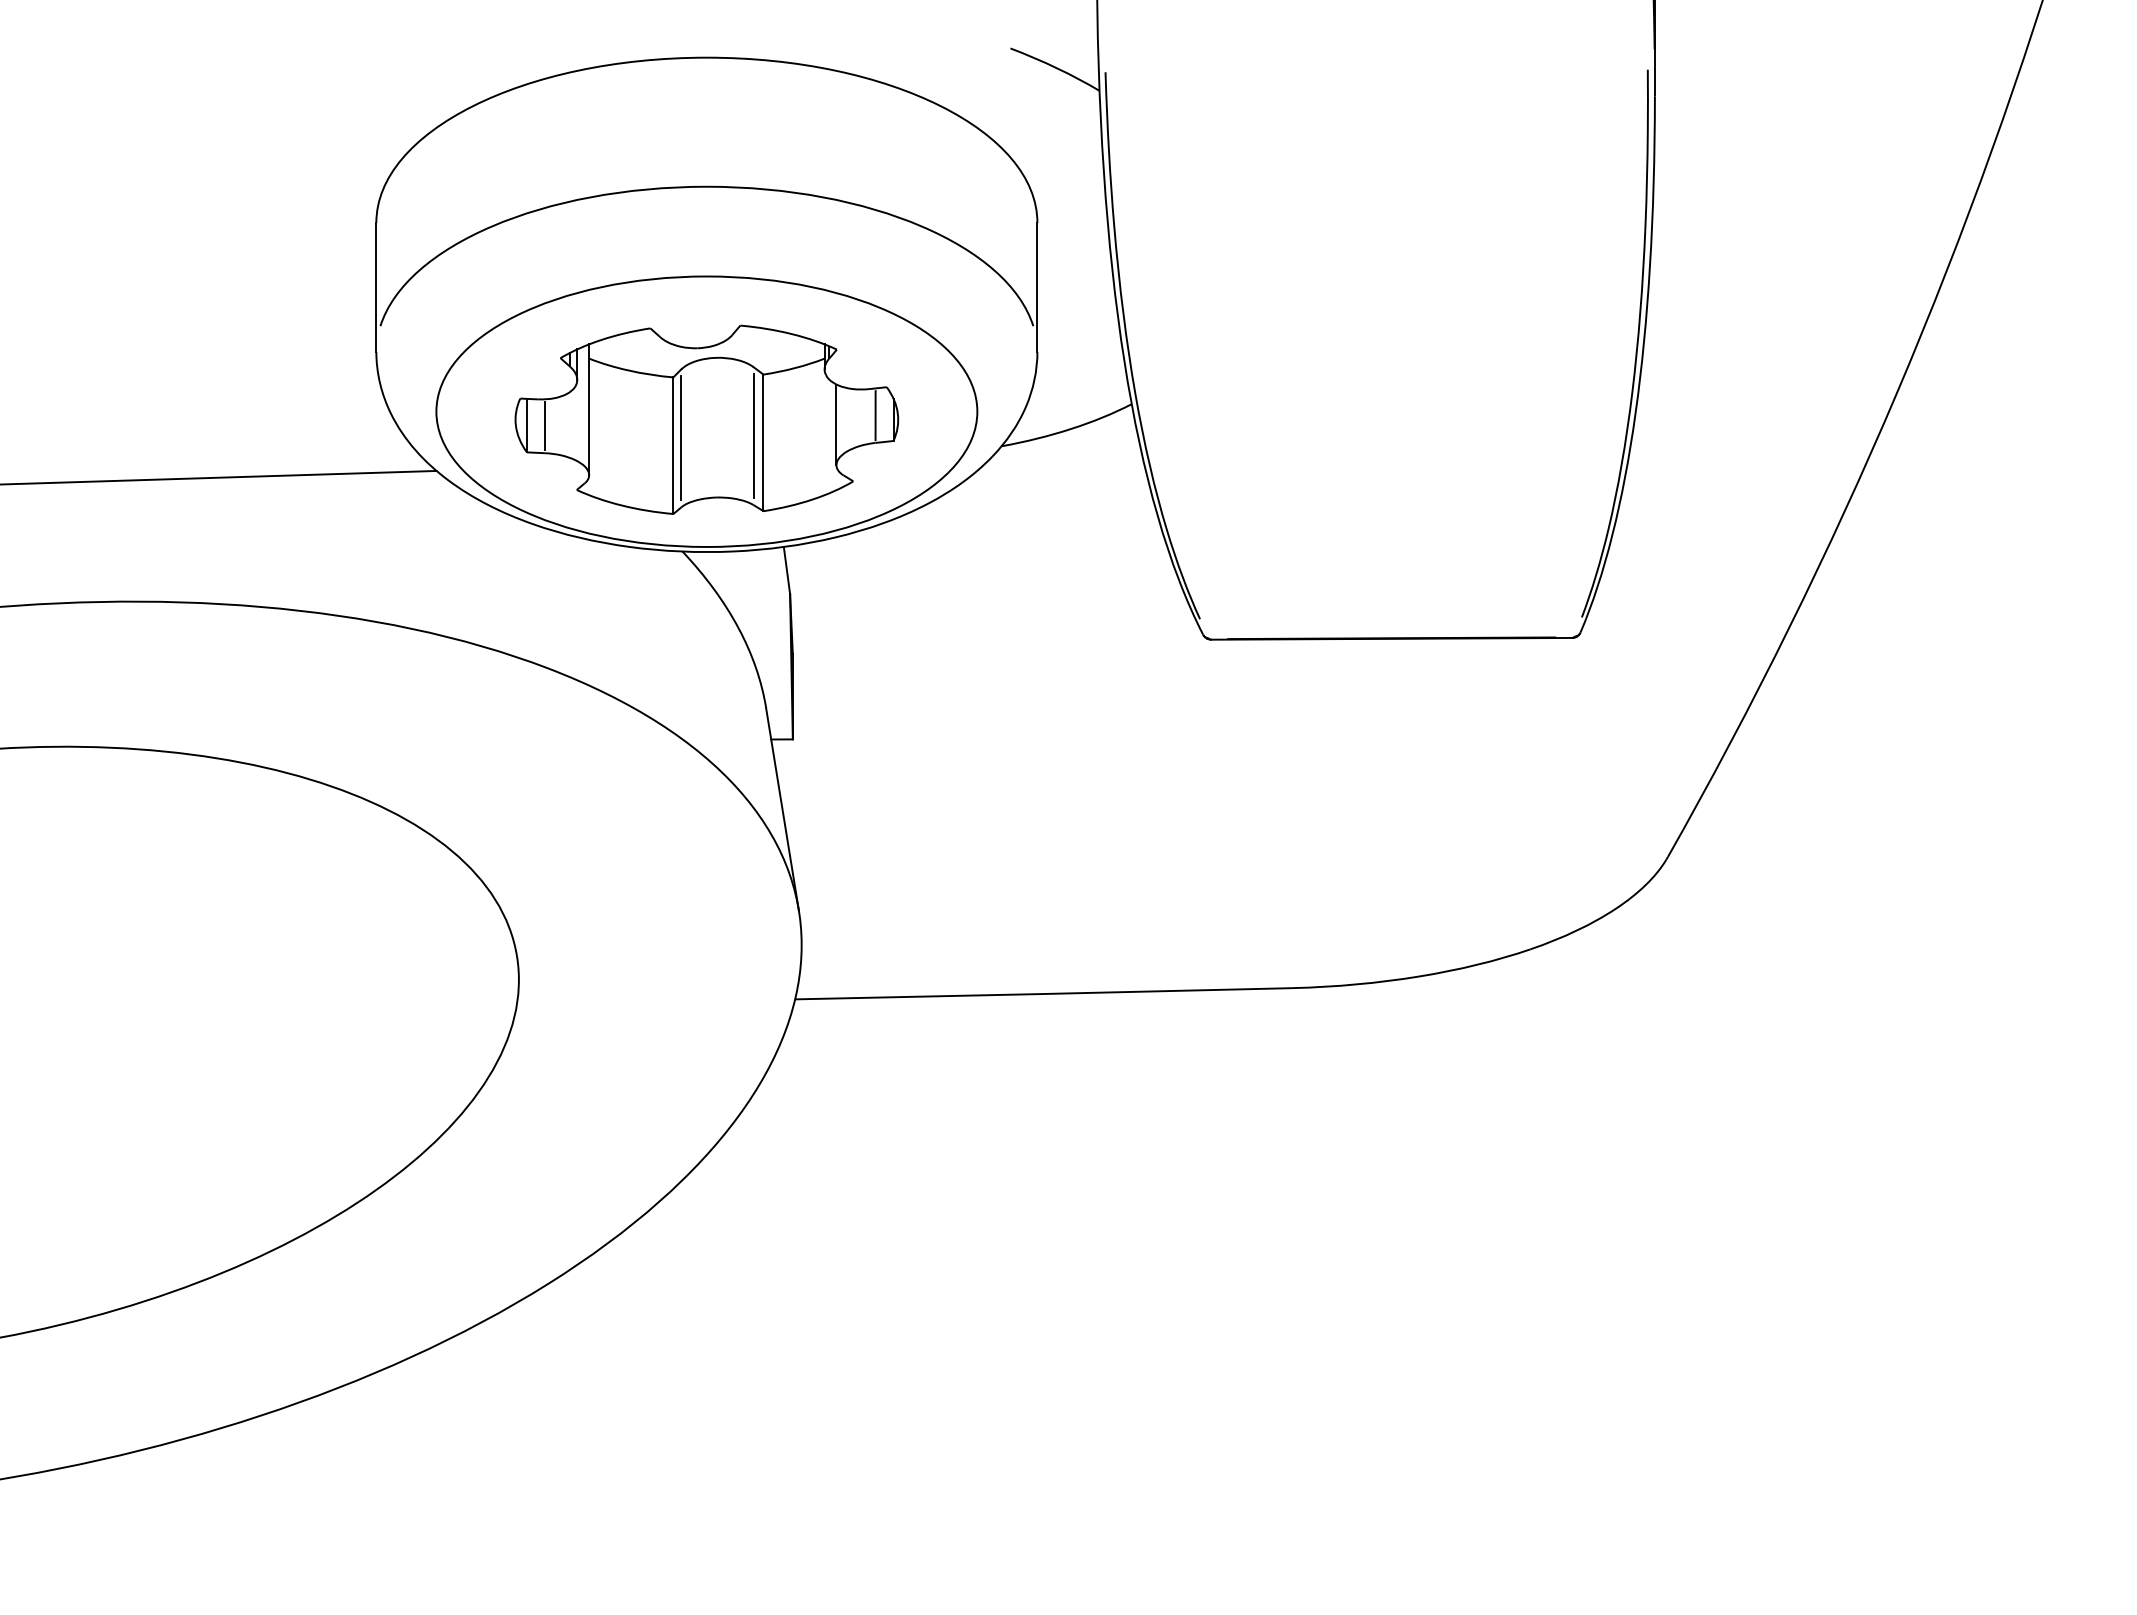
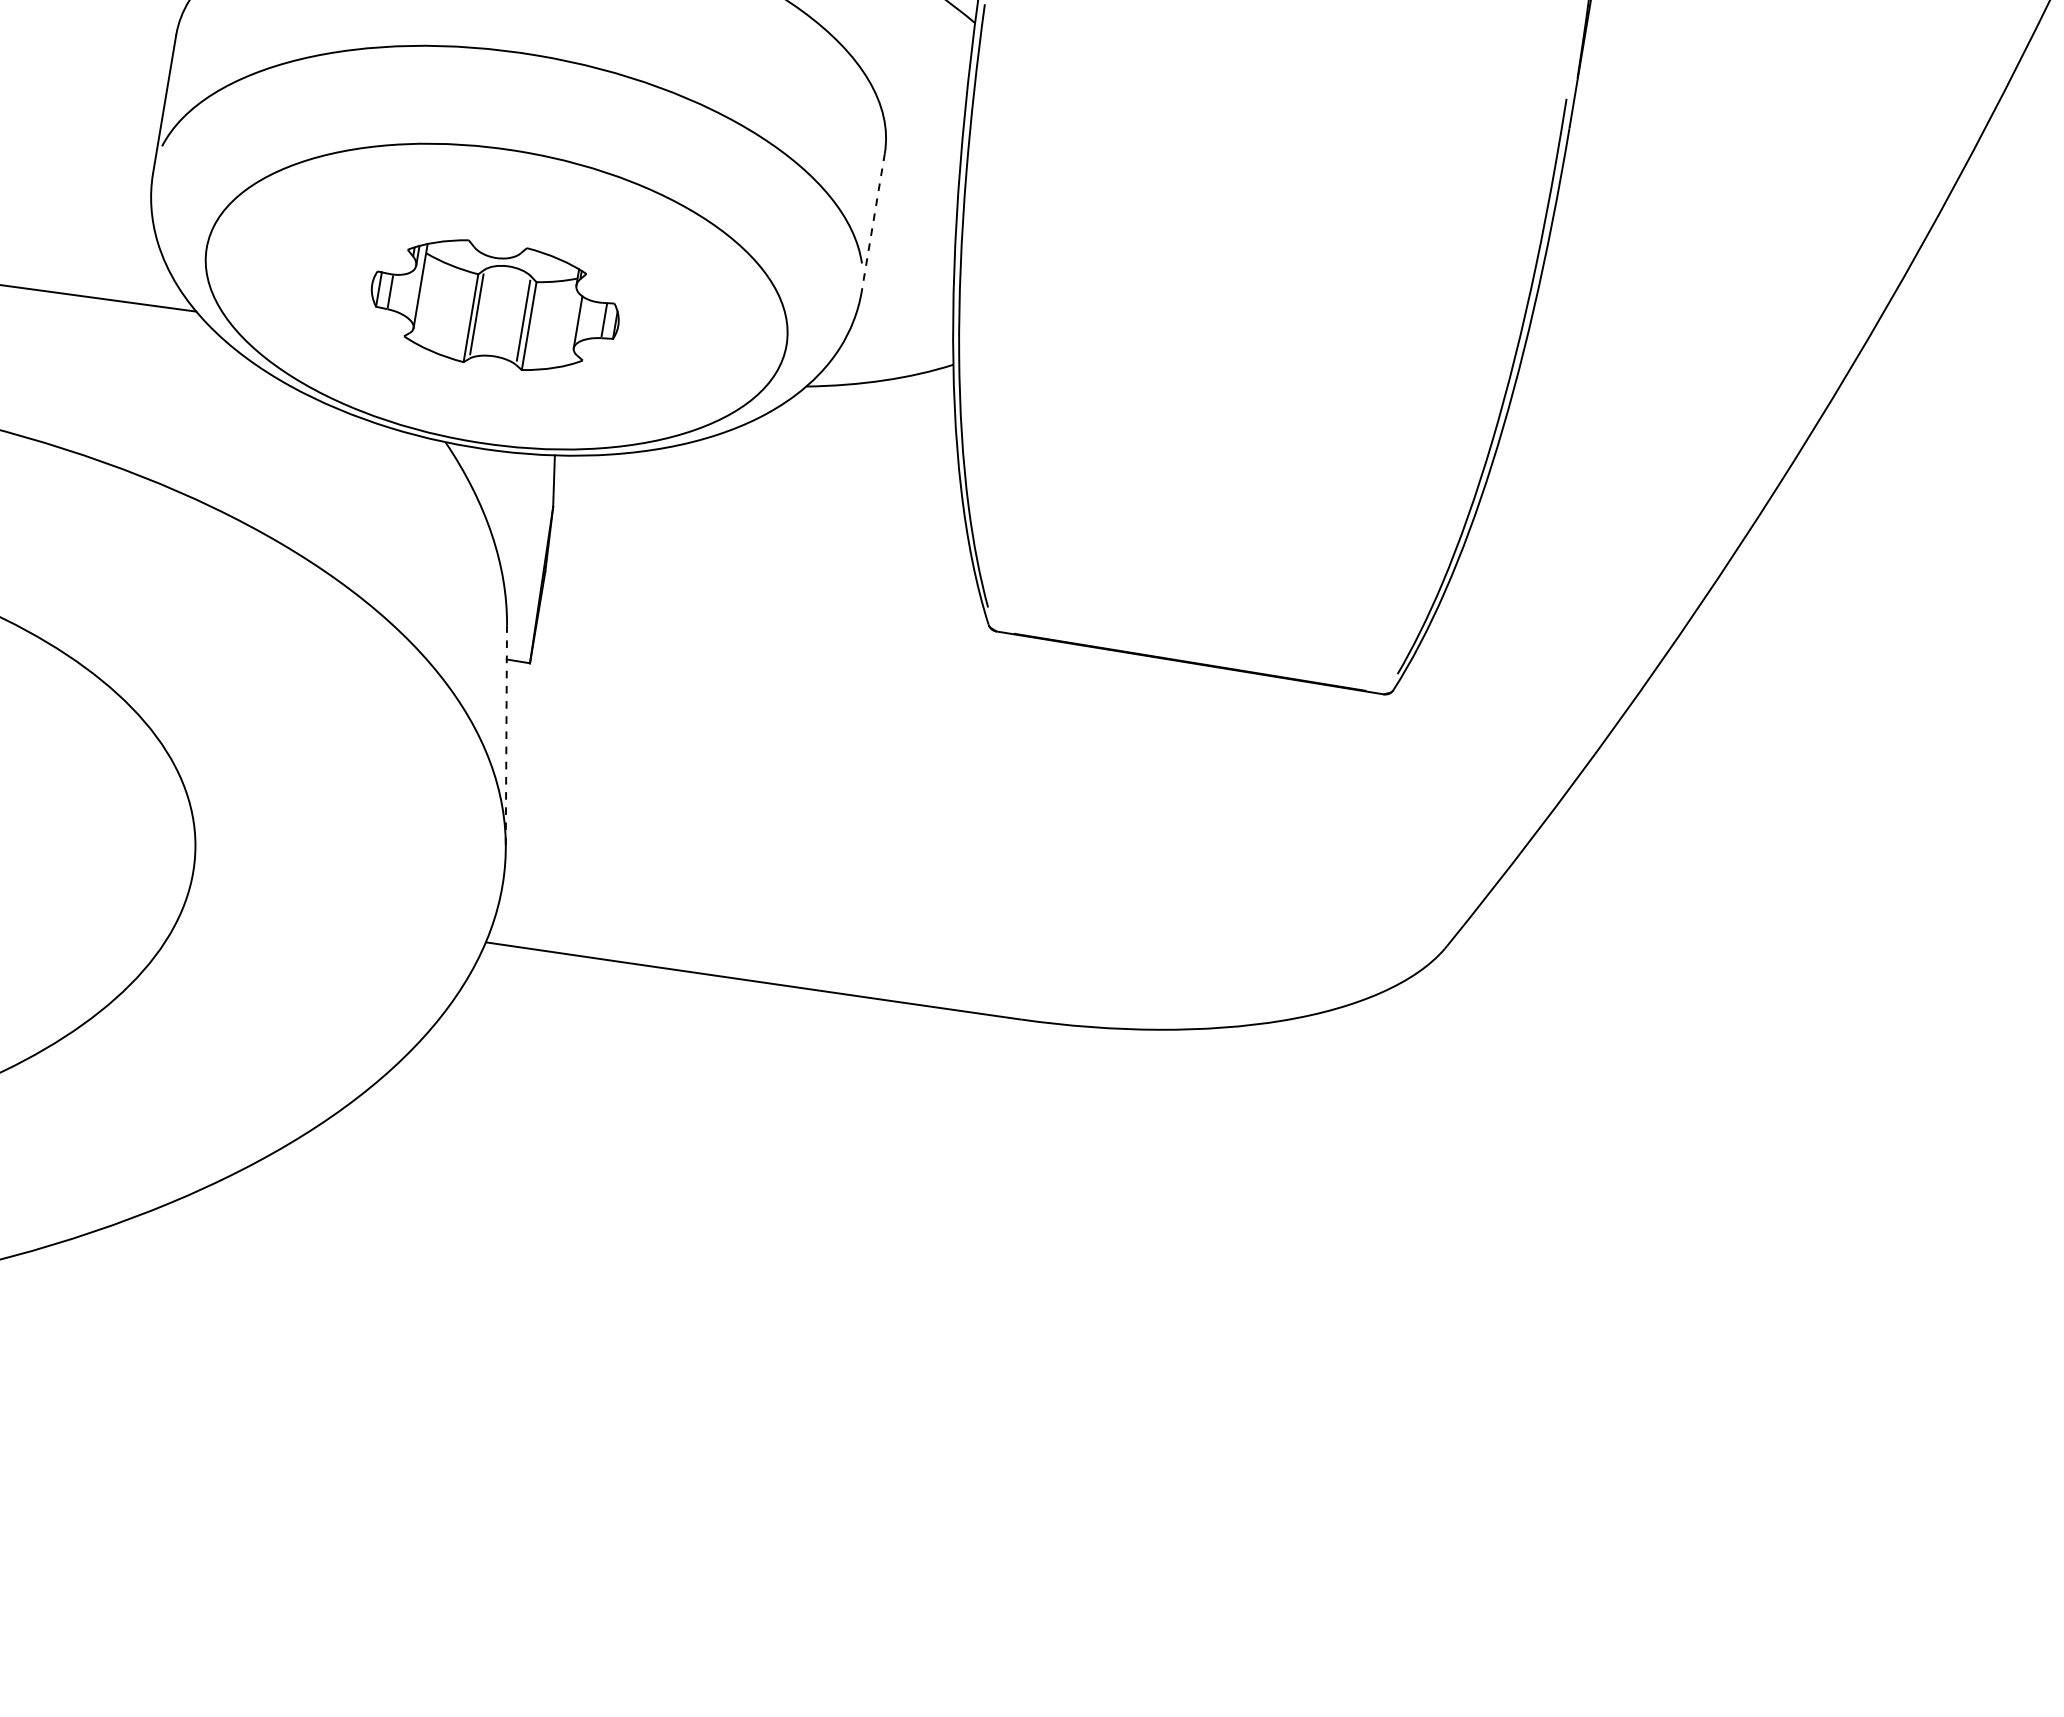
line: (1037, 287) -> (873, 222), solid -> dashed
part: (706, 419) -> (494, 304), size x0.6
line: (782, 809) -> (506, 736), solid -> dashed

